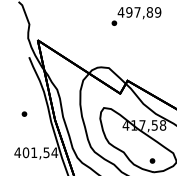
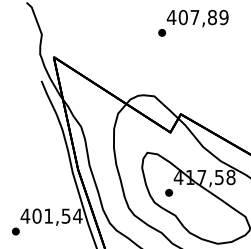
text: (128, 12) -> (182, 17), 497,89 -> 407,89
part: (24, 114) -> (15, 231), moved
part: (152, 160) -> (168, 192), moved

